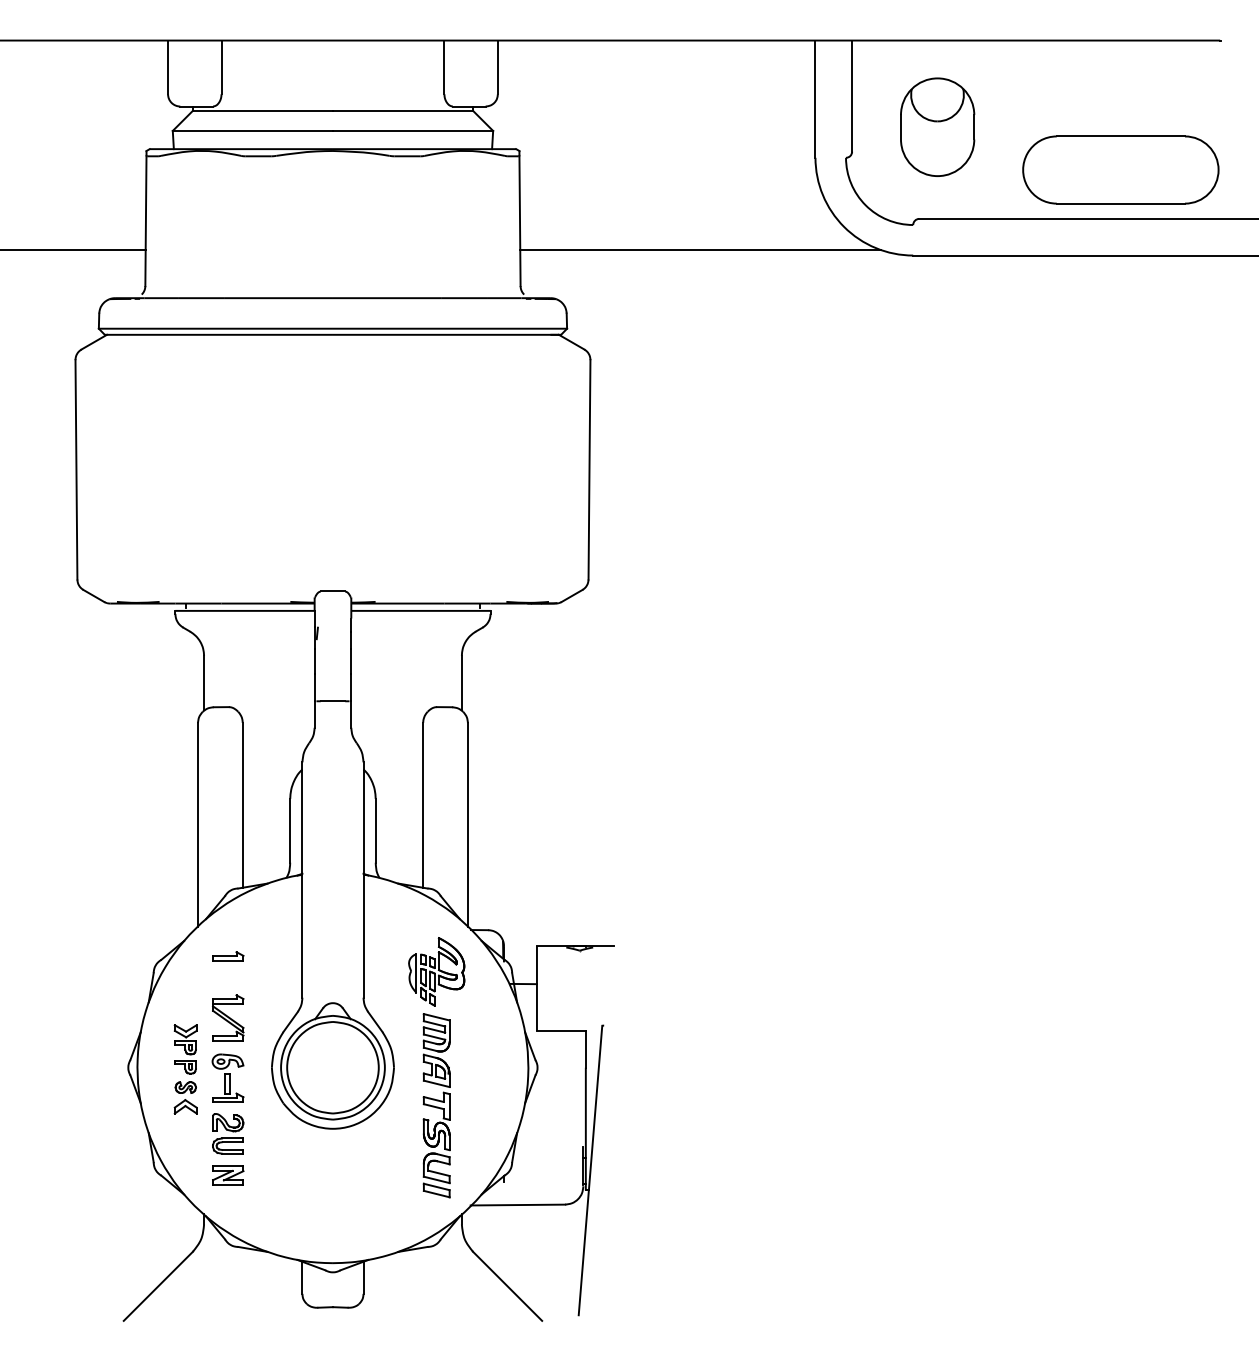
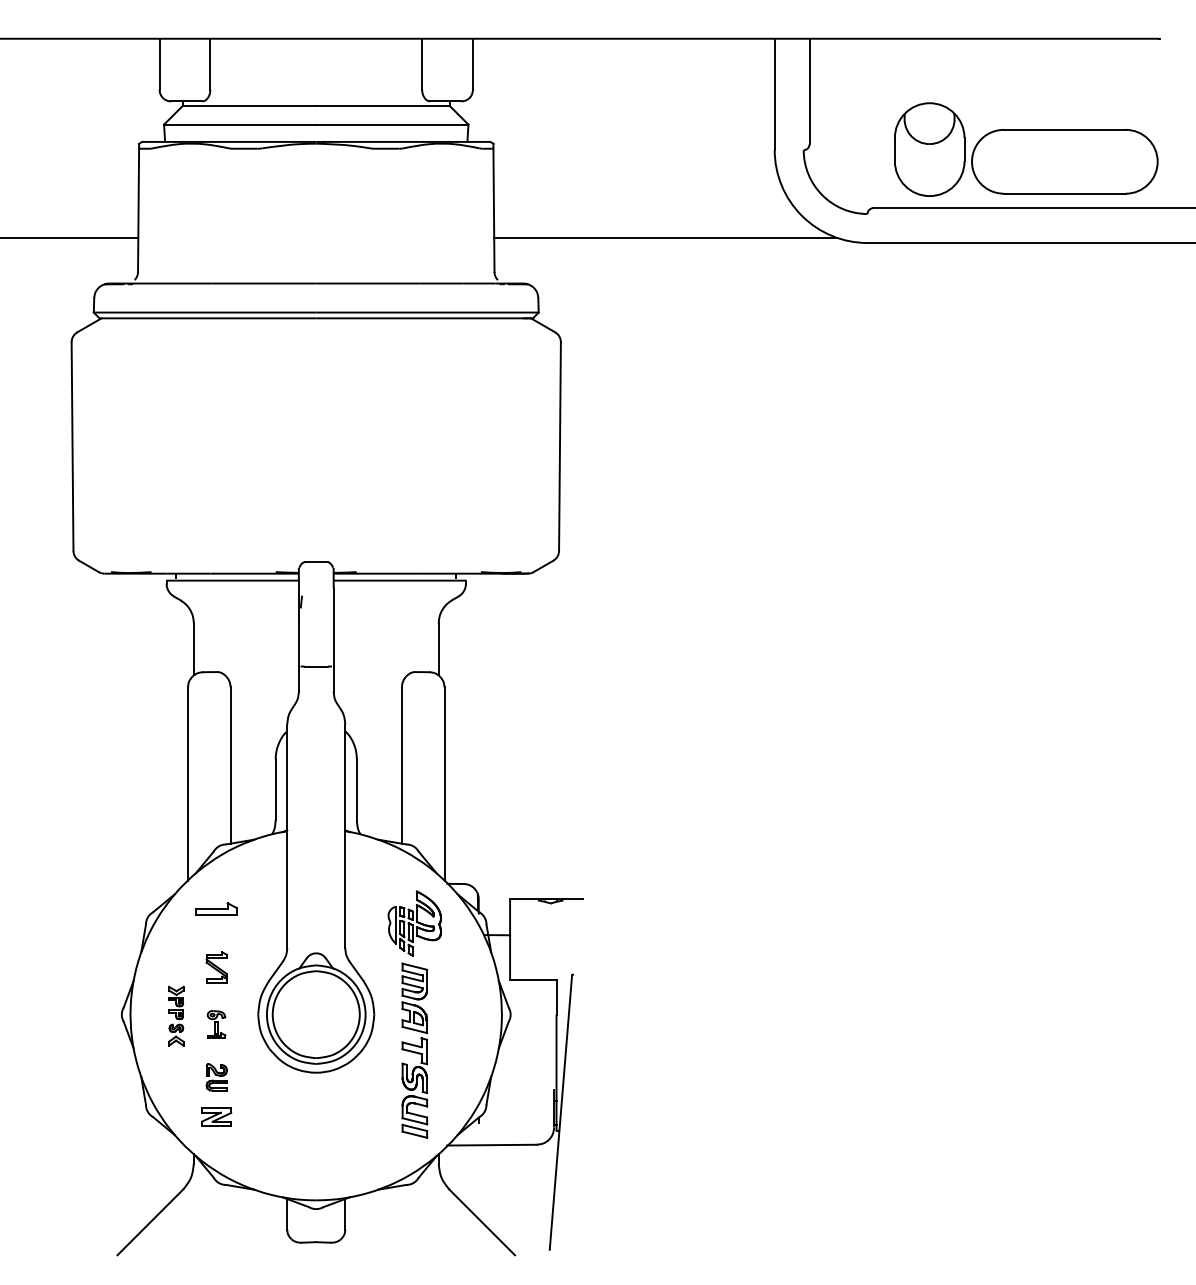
part: (937, 126) -> (929, 148), moved
part: (228, 956) -> (217, 909), size x1.4
part: (228, 1017) -> (217, 966), size x0.7
part: (185, 1069) -> (176, 1016), size x0.7
part: (227, 1077) -> (216, 1023), size x0.6
part: (228, 1133) -> (217, 1077), size x0.7

